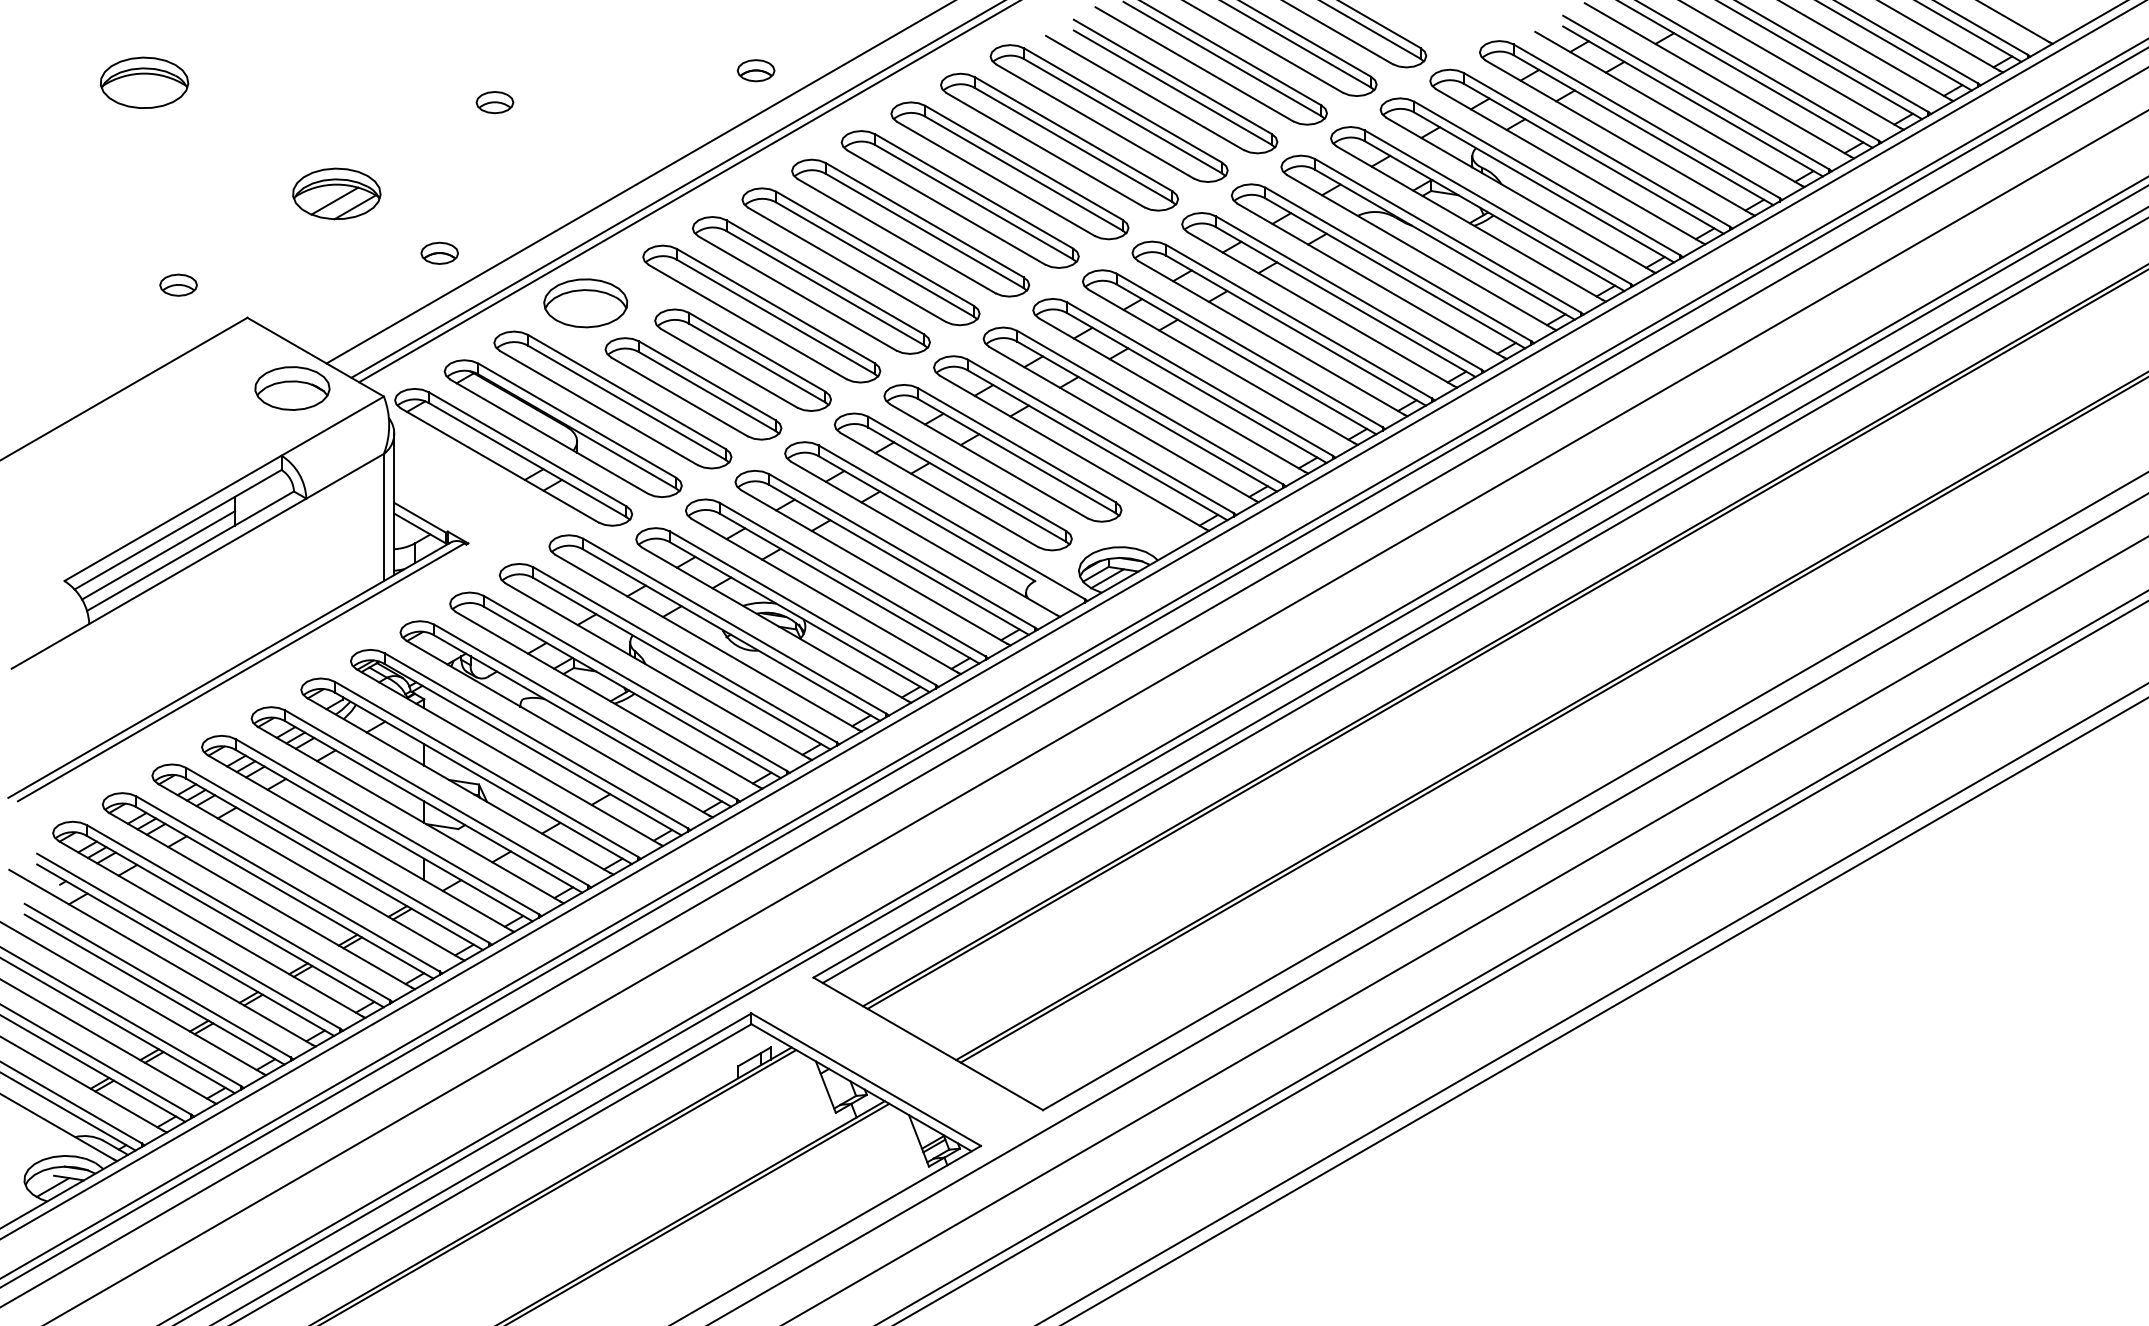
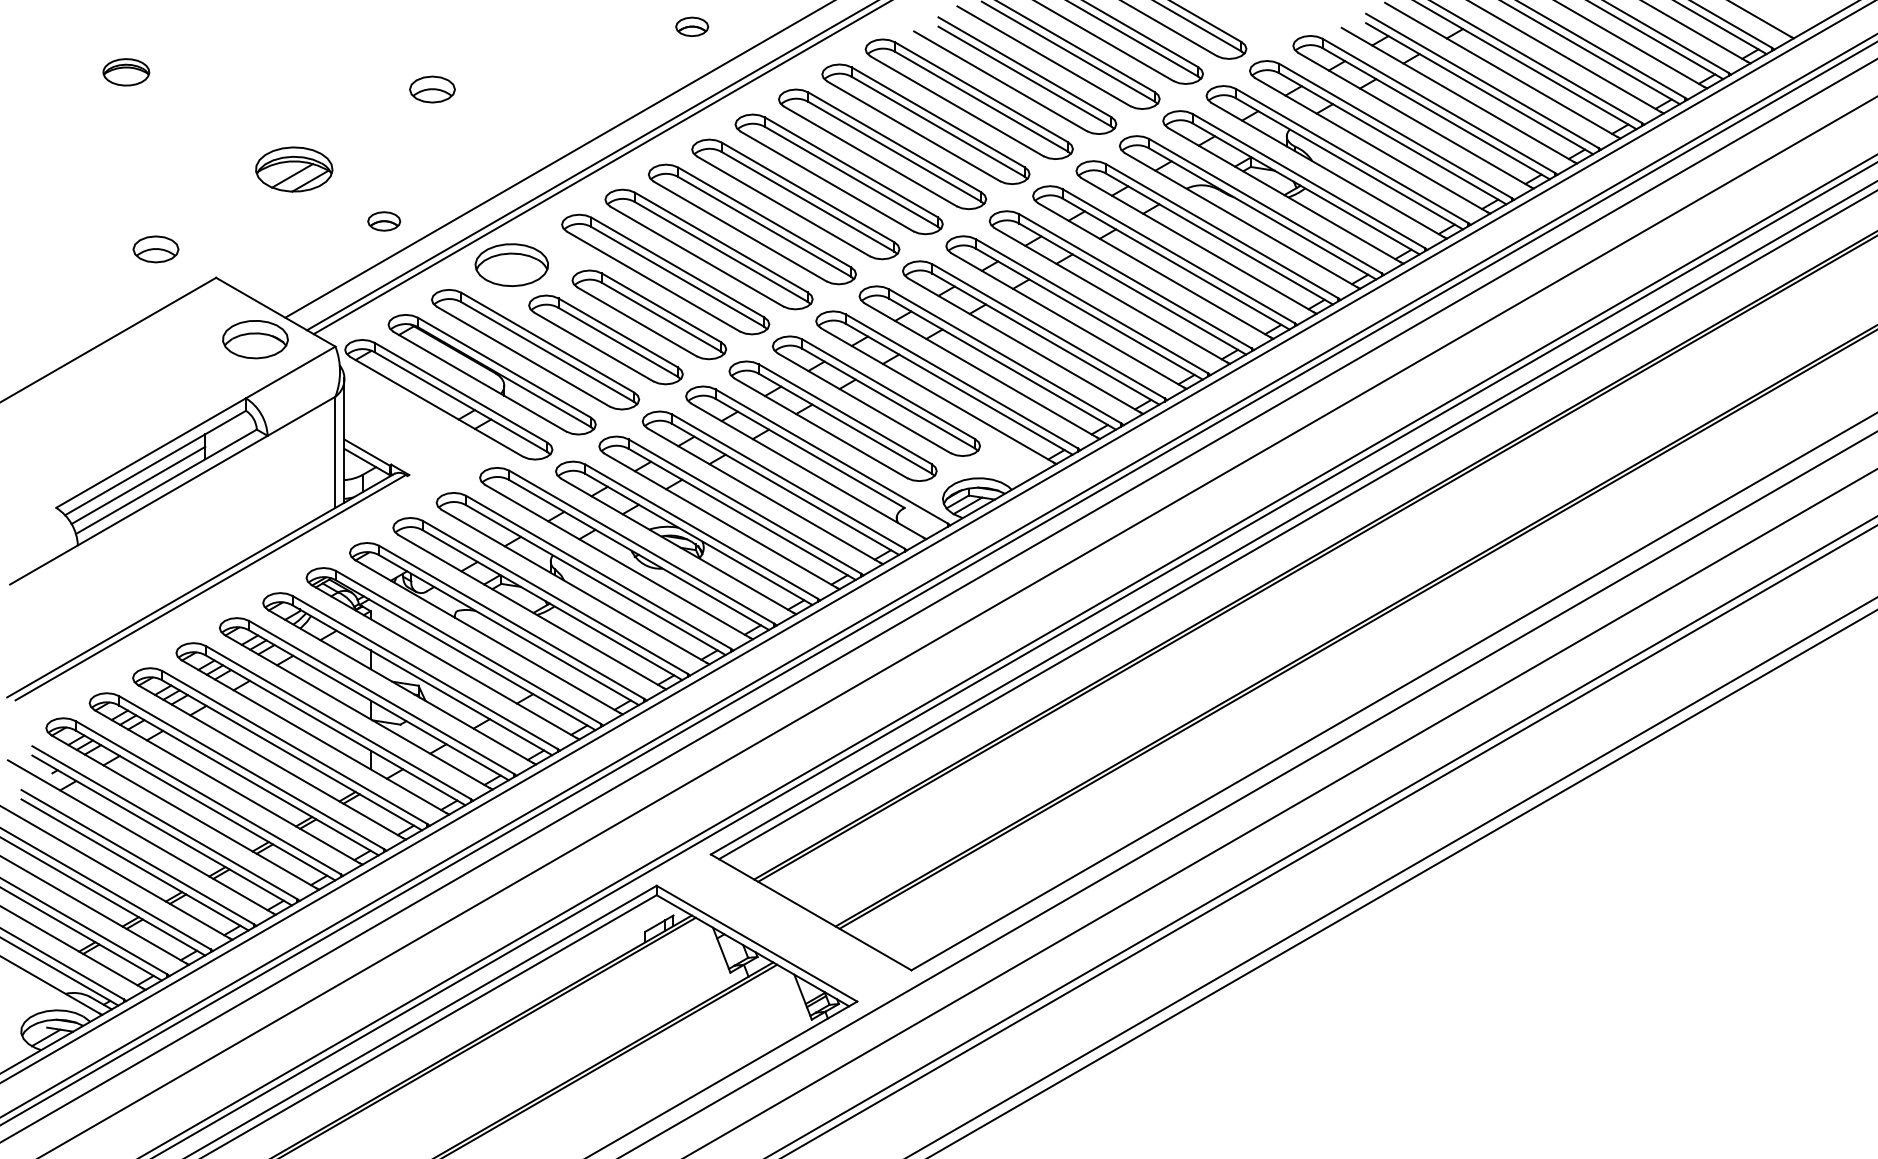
part: (755, 70) -> (691, 26), moved
part: (144, 82) -> (126, 72), size x0.6
part: (494, 102) -> (432, 89), size x1.4
part: (178, 284) -> (155, 248), size x1.4

